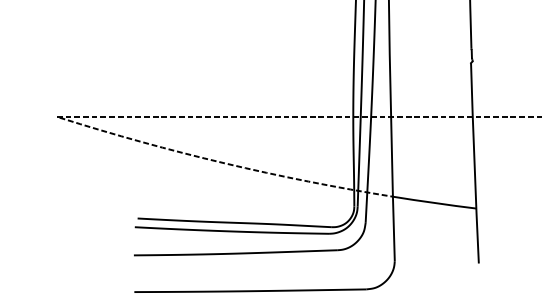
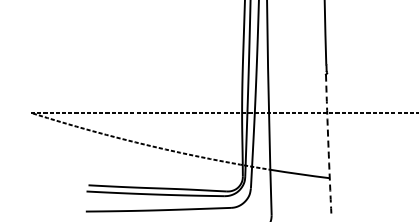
arc: (474, 164) -> (328, 146), solid -> dashed

